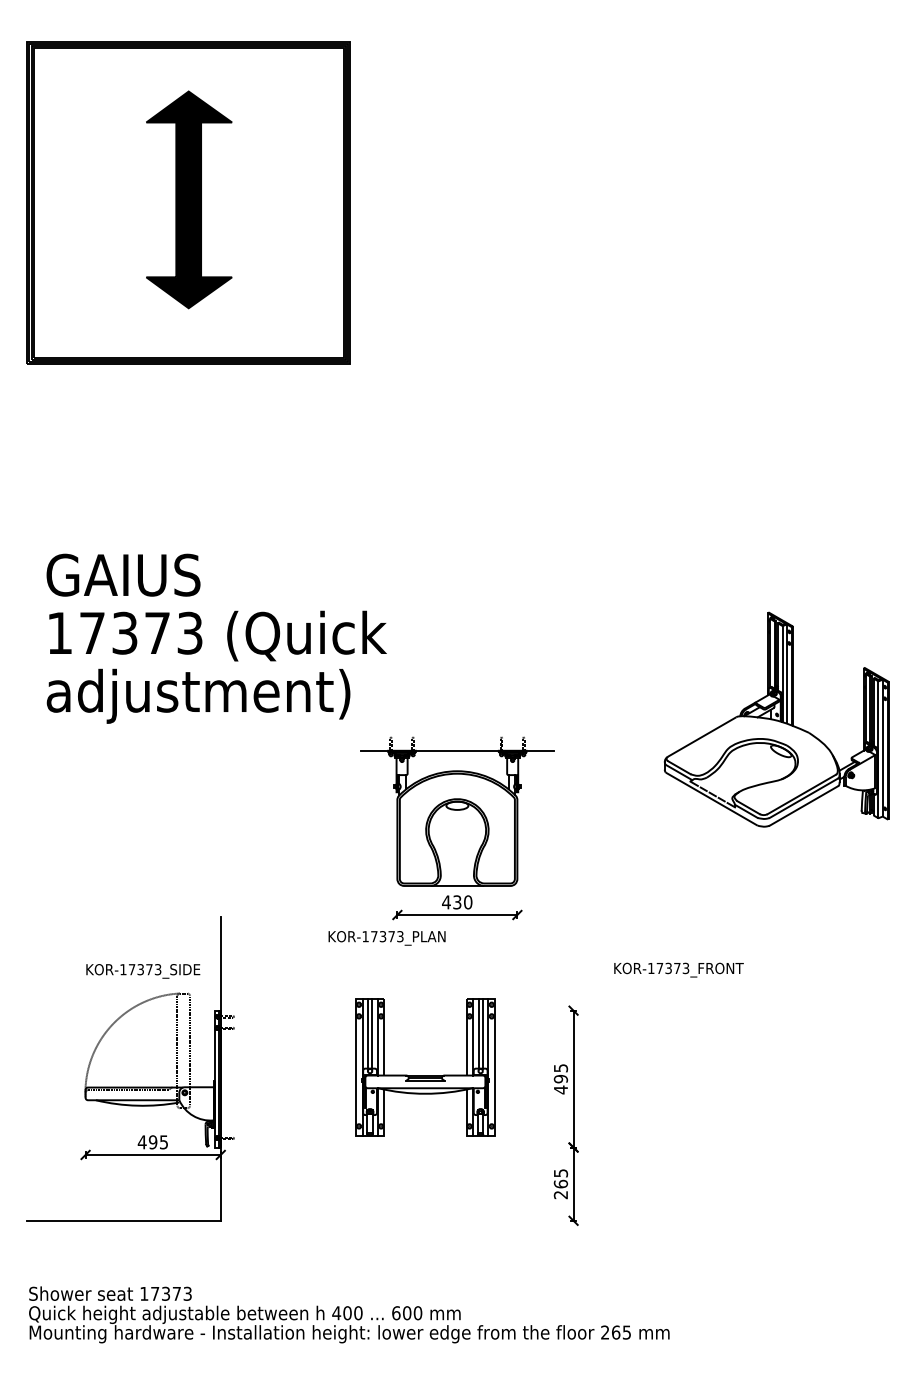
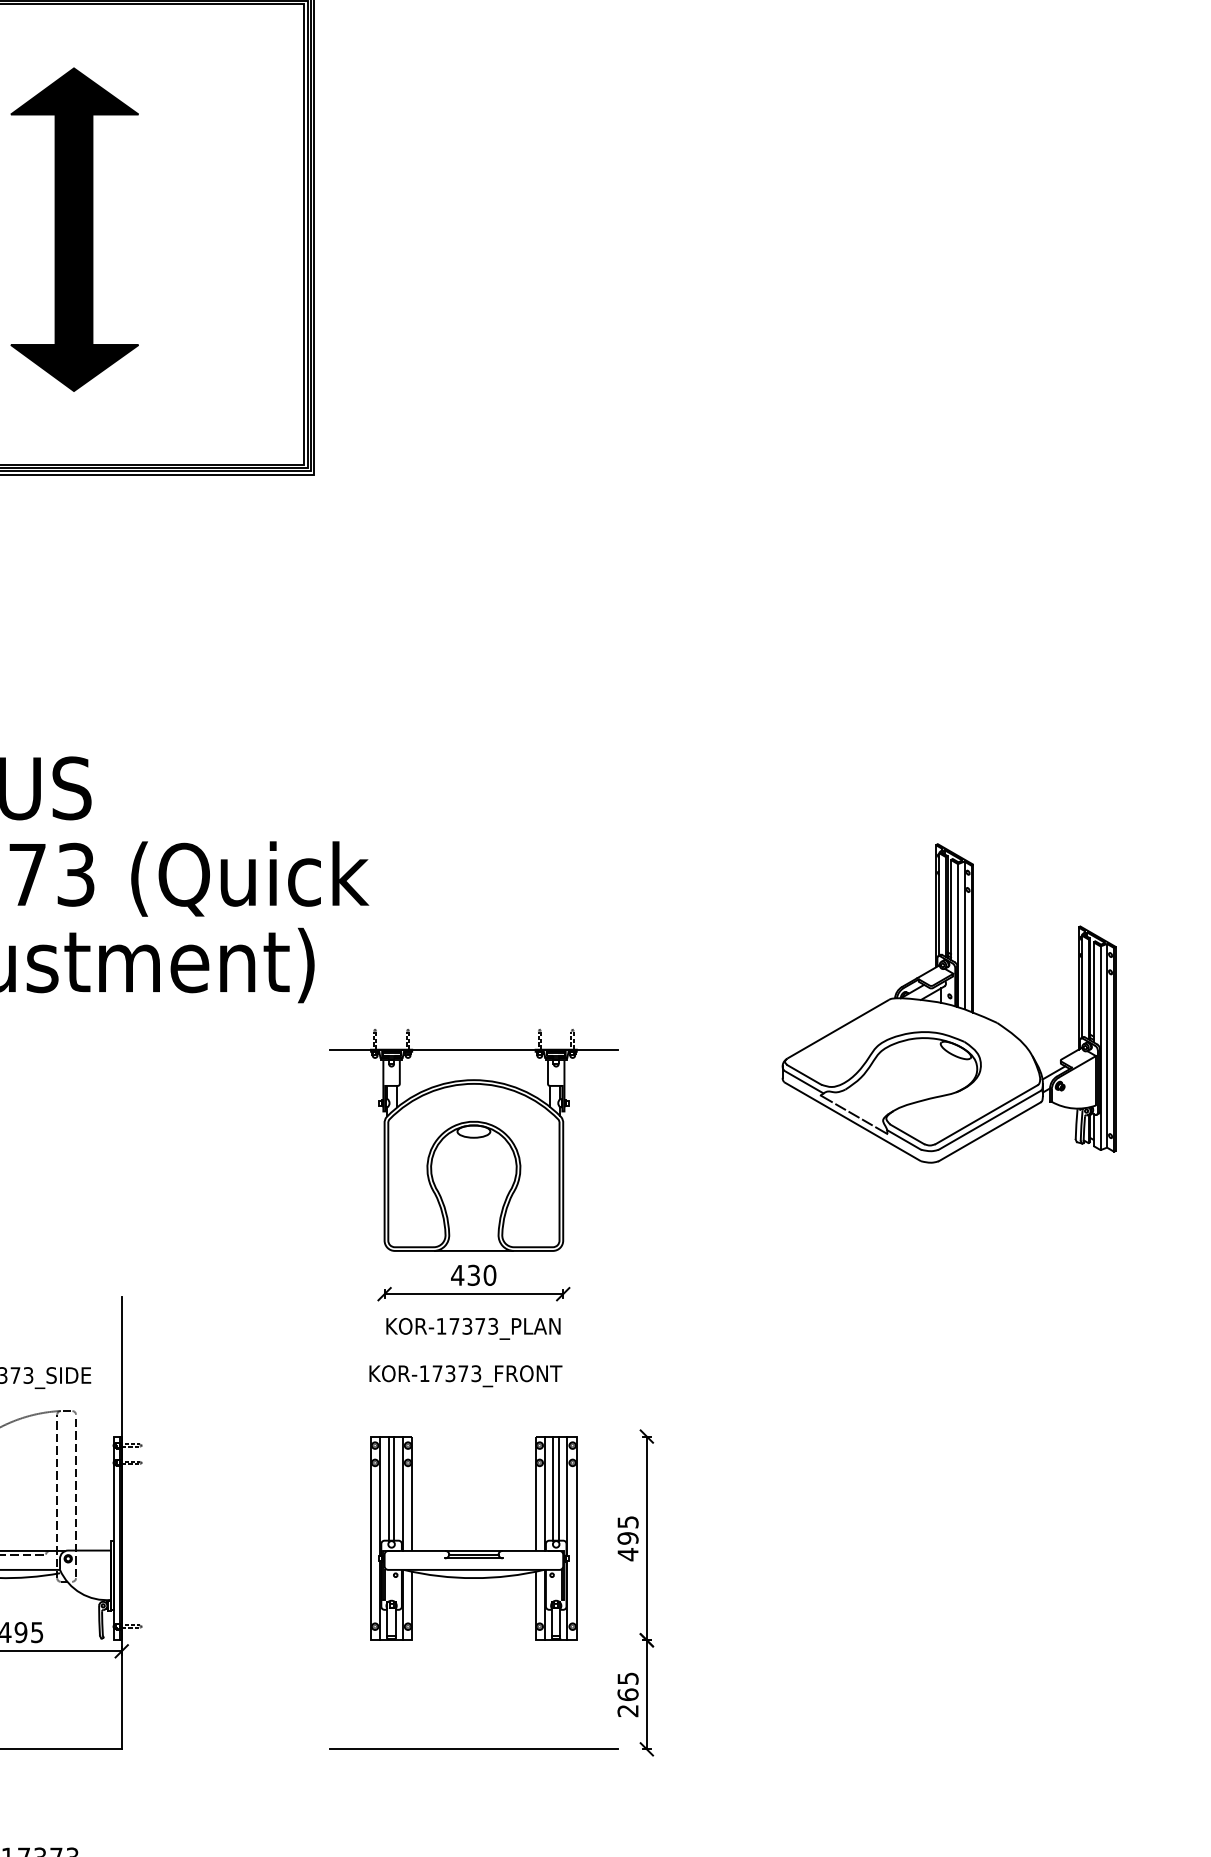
text: (386, 938) -> (472, 1329), moved
text: (678, 969) -> (465, 1375), moved
part: (425, 1075) -> (474, 1550), moved
line: (457, 1220) -> (474, 1748), added

